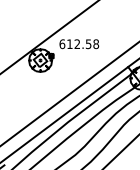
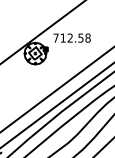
text: (62, 44) -> (56, 38), 612.58 -> 712.58

